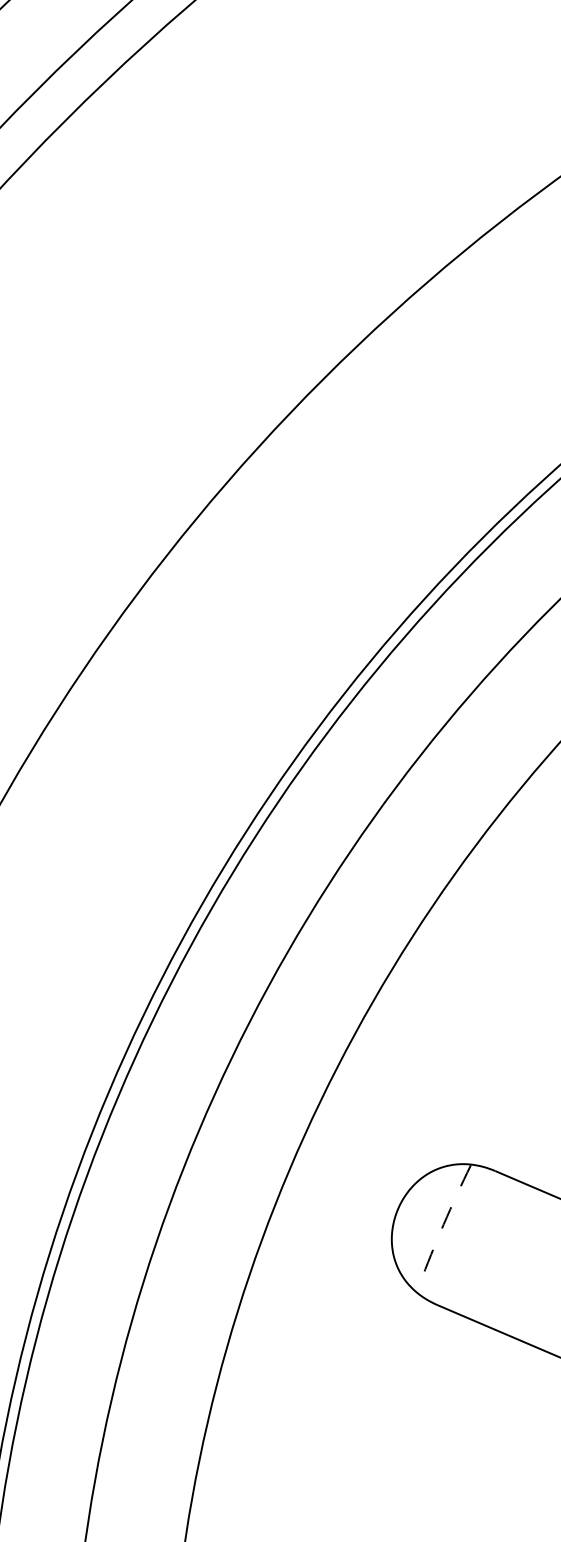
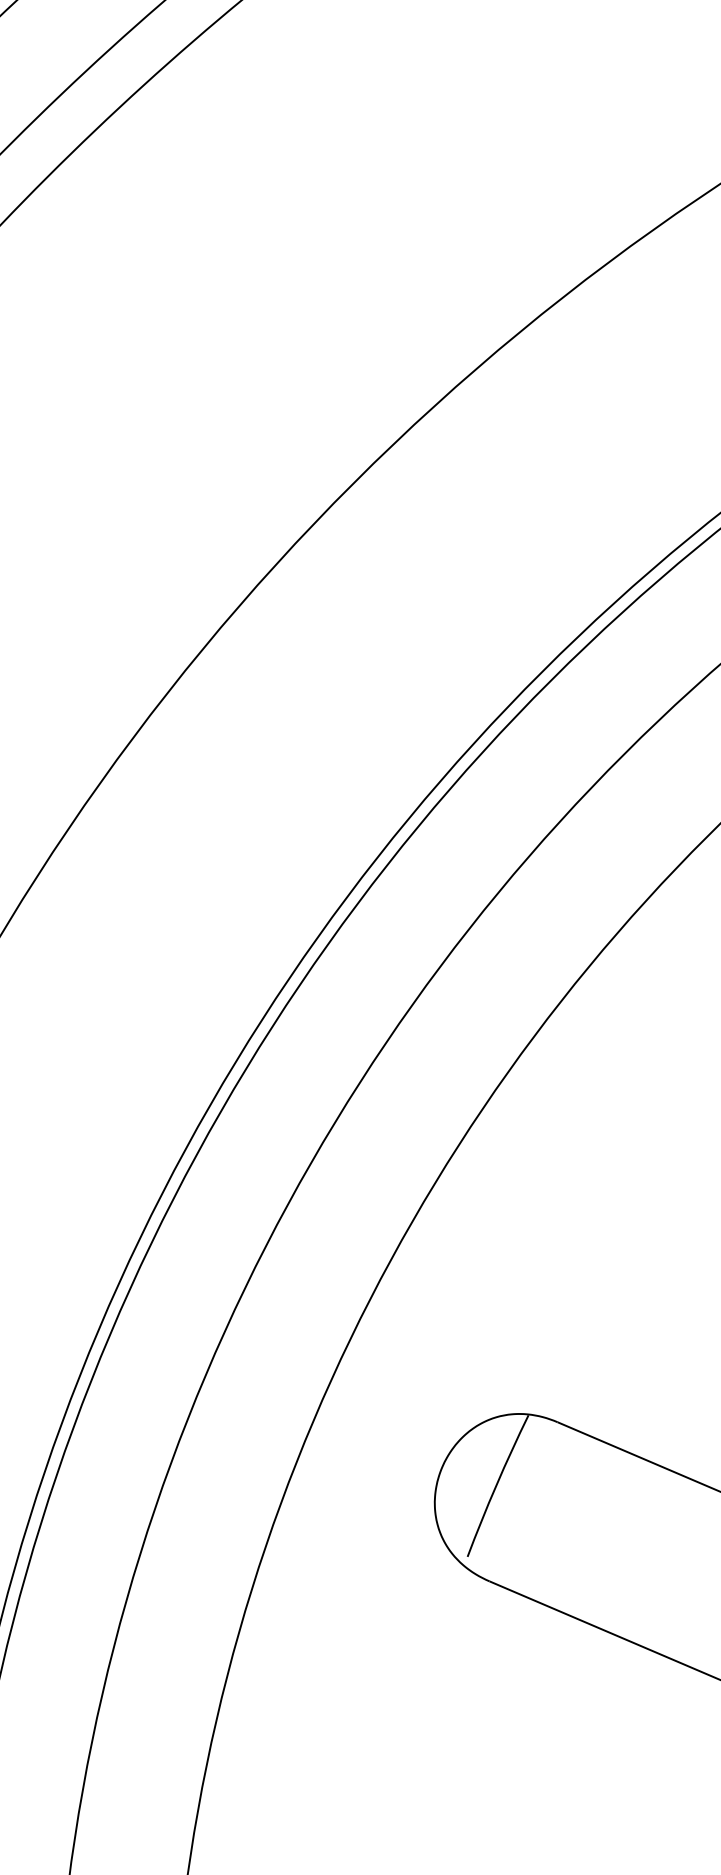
arc: (443, 1224) -> (496, 1485), dashed -> solid

